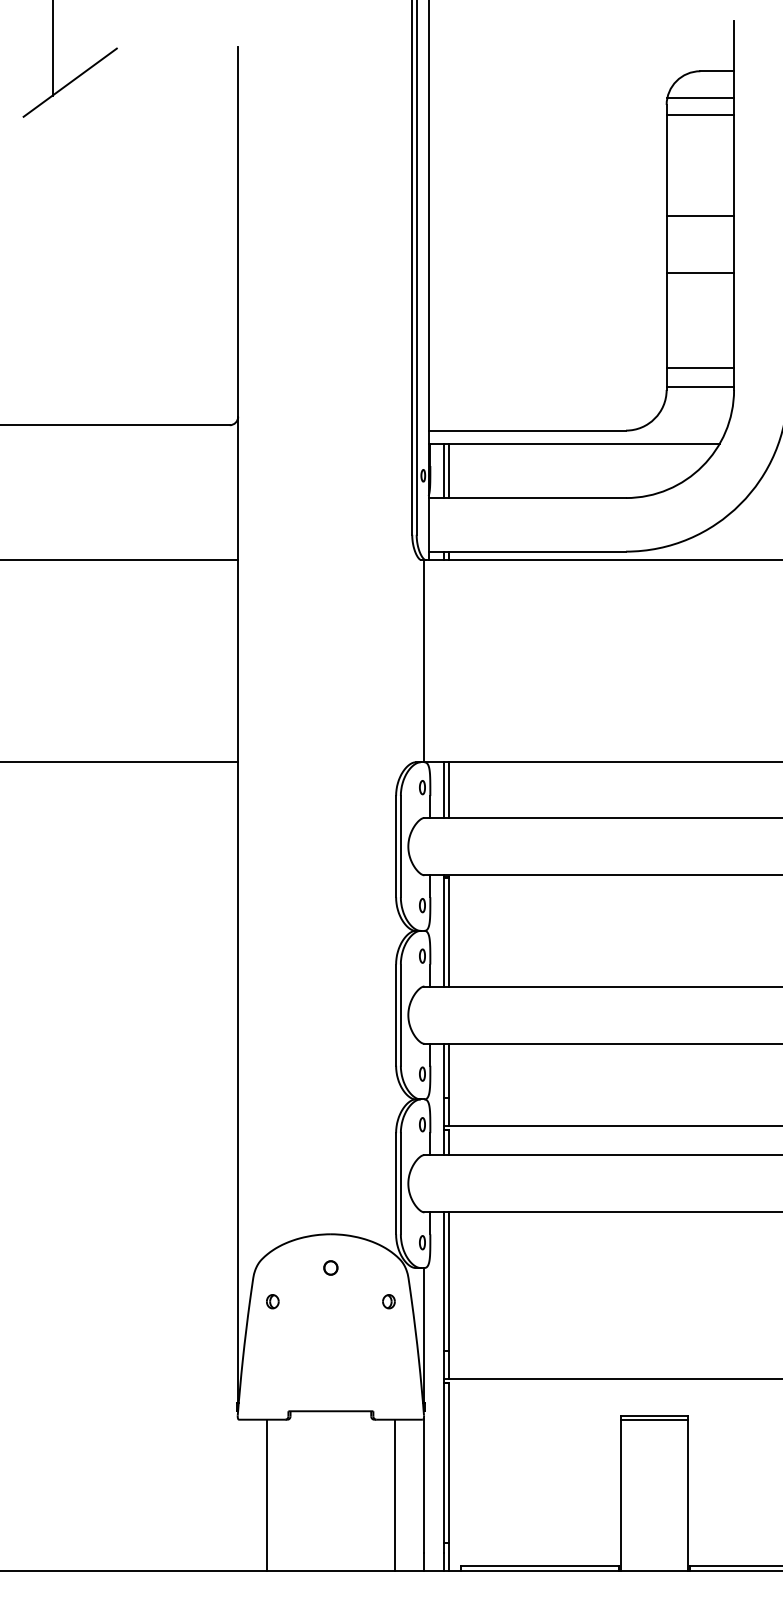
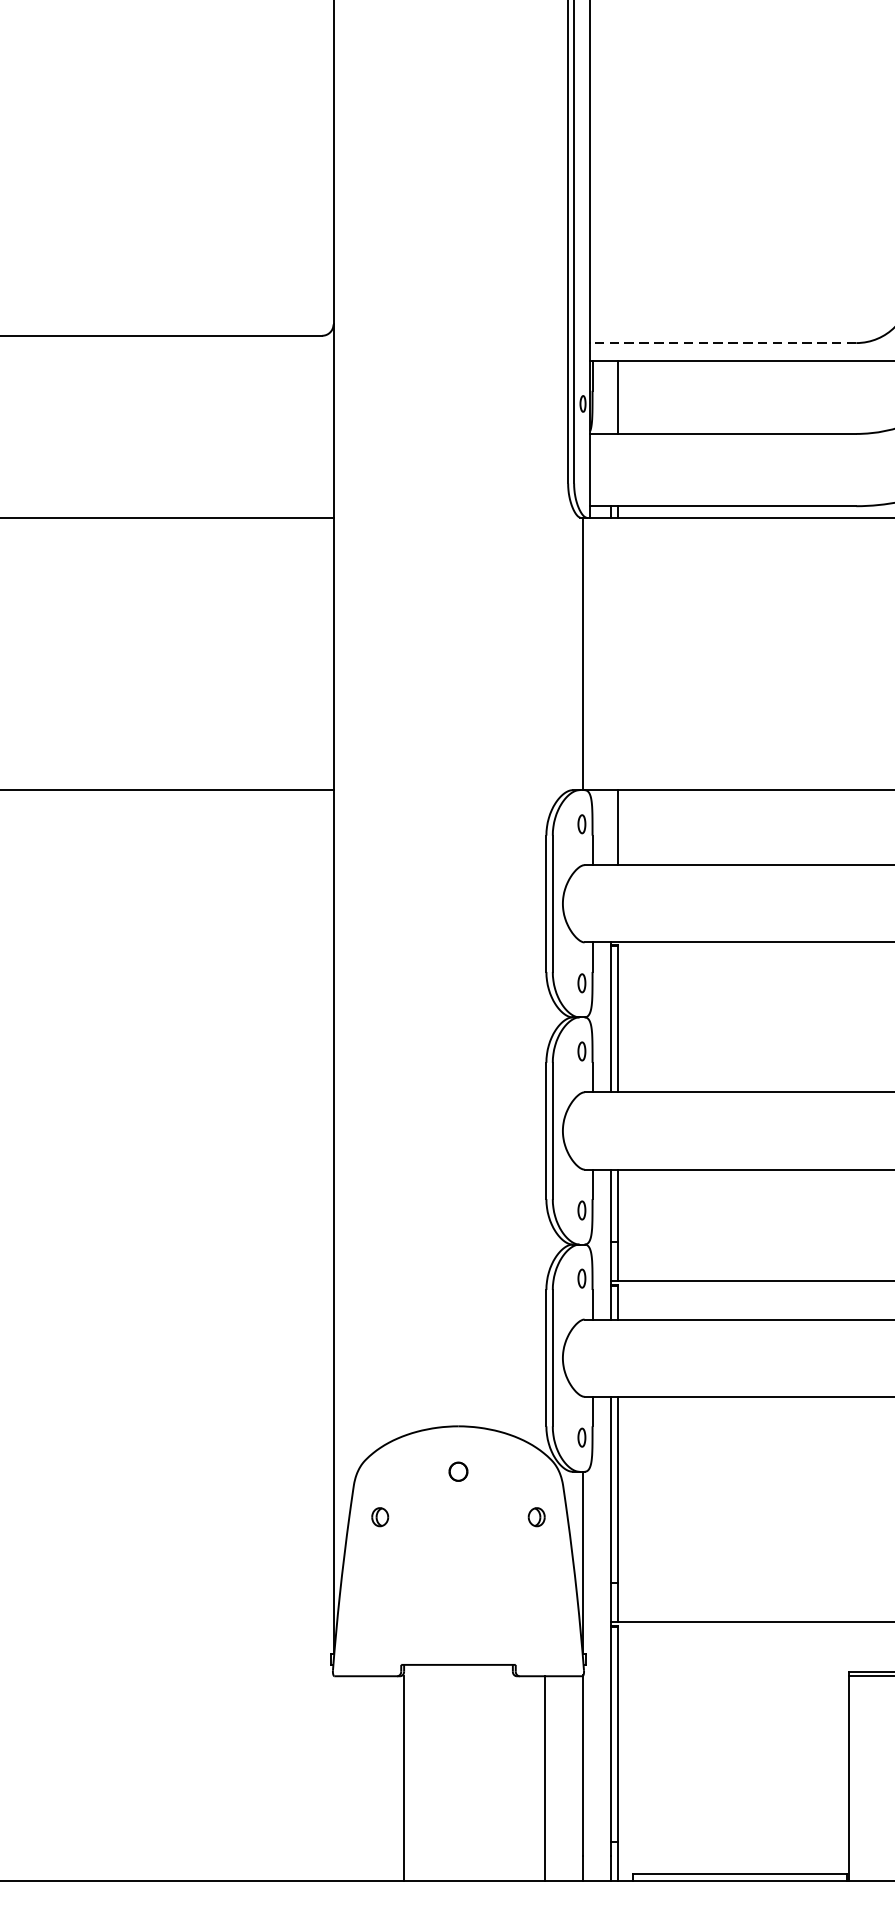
line: (527, 430) -> (723, 342), solid -> dashed
line: (443, 471) -> (610, 398), removed
line: (443, 789) -> (610, 826), removed
line: (266, 1495) -> (404, 1778), moved

